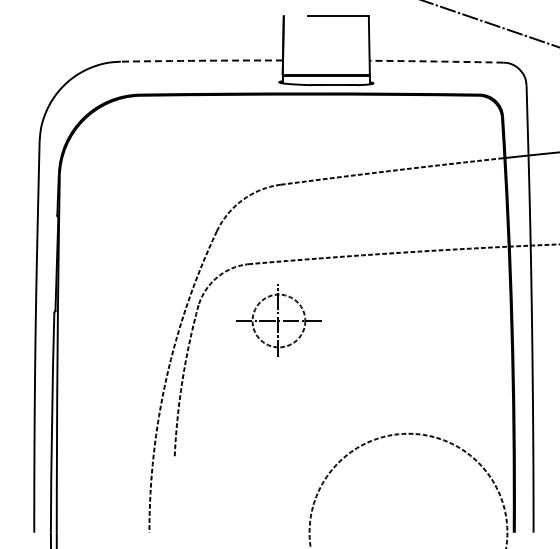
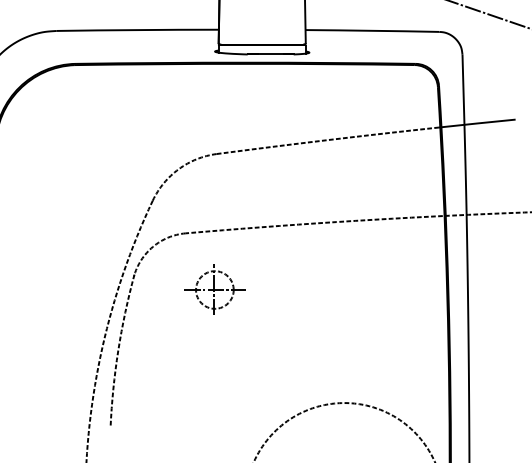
arc: (201, 60) -> (137, 29), dashed -> solid
arc: (436, 61) -> (372, 30), dashed -> solid
part: (278, 319) -> (214, 288), size x0.71

